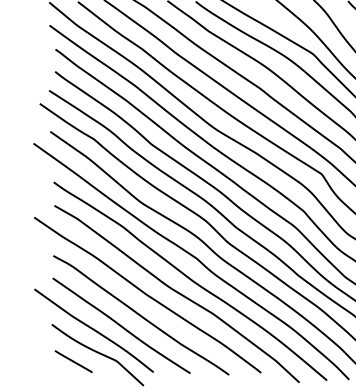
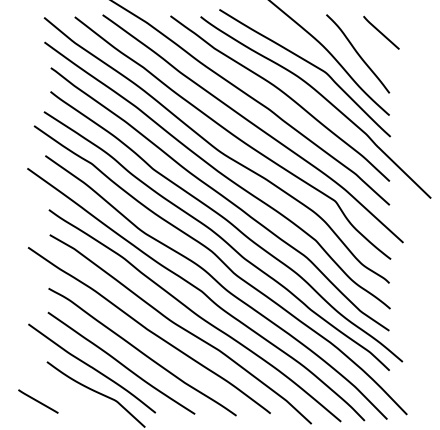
line: (73, 361) -> (38, 401), moved

